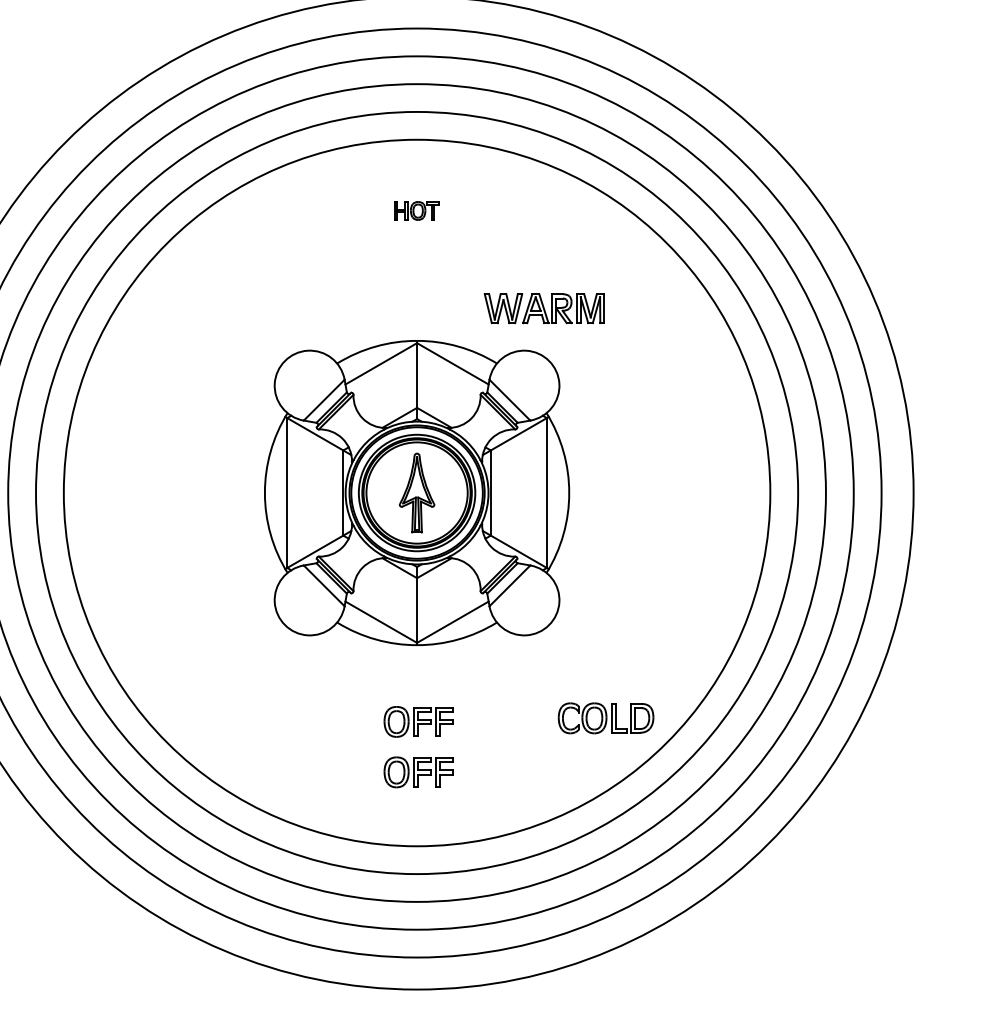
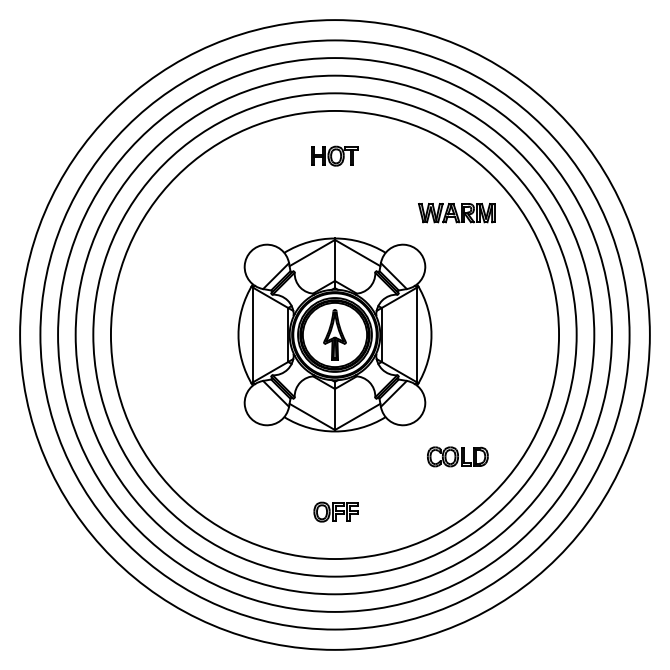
part: (416, 210) -> (334, 155), size x1.67
part: (544, 309) -> (456, 213), moved
part: (605, 717) -> (457, 456), moved
part: (417, 720) -> (335, 479), removed

